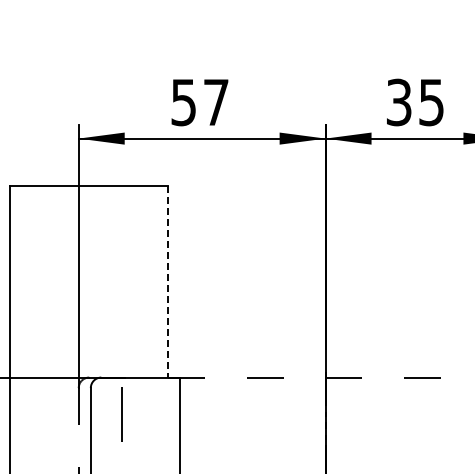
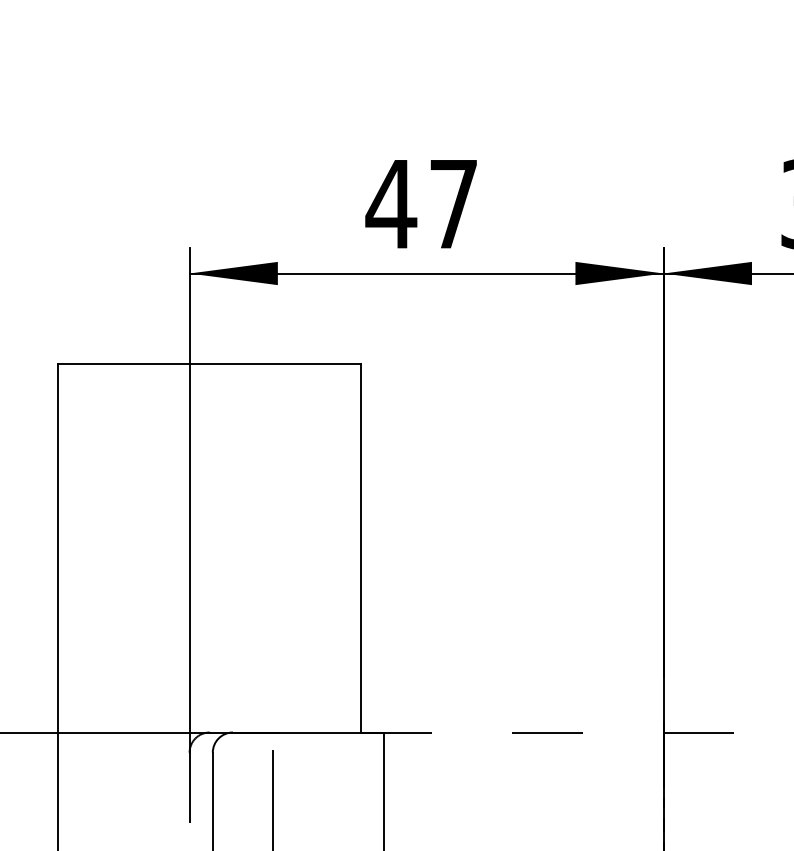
text: (183, 102) -> (390, 204), 57 -> 47
line: (168, 281) -> (361, 547), dashed -> solid

